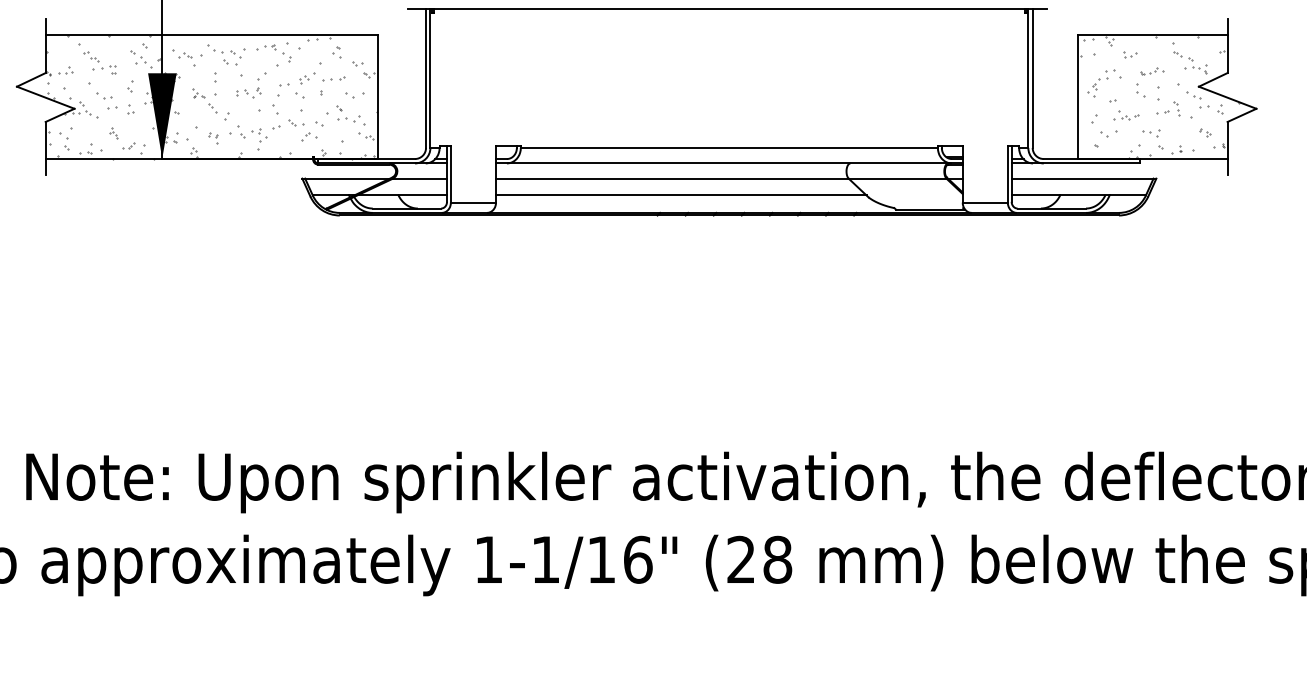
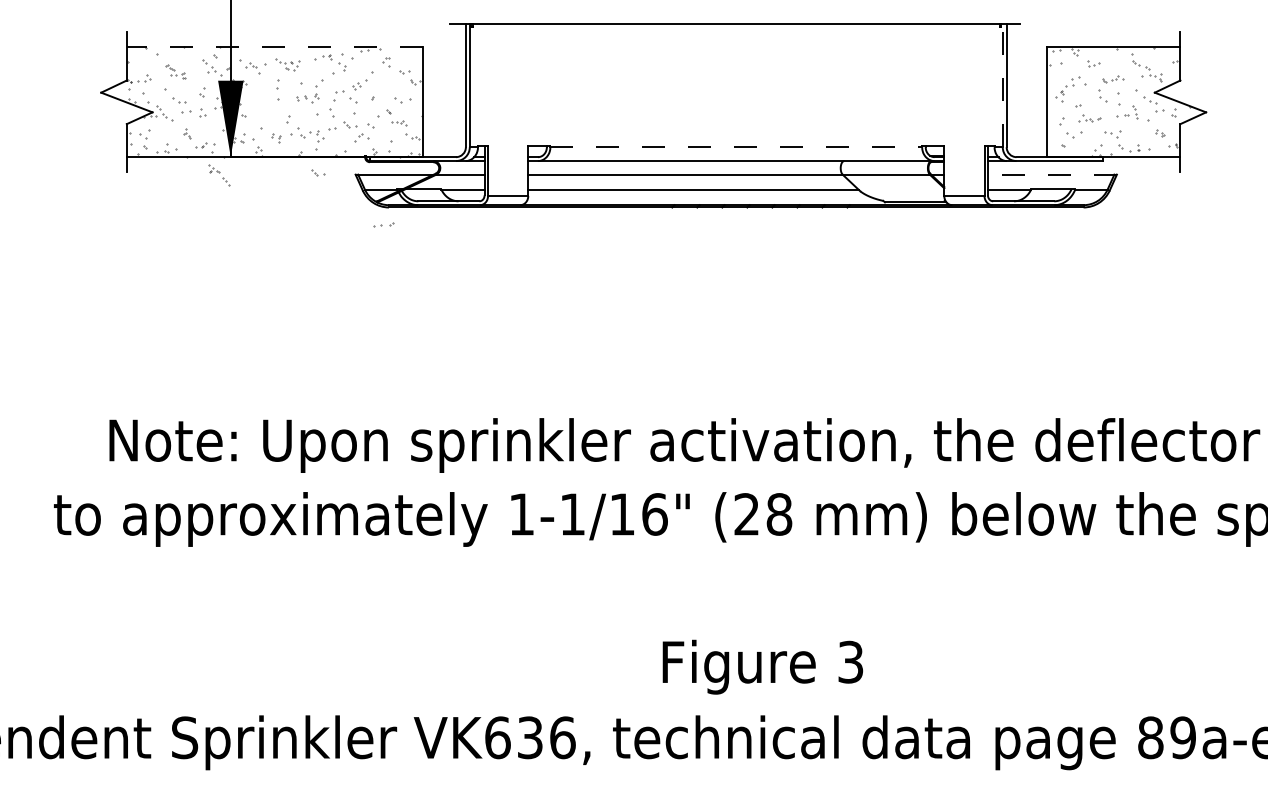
line: (211, 34) -> (274, 46), solid -> dashed
part: (225, 55) -> (287, 64), size x0.7
part: (100, 62) -> (175, 71), size x0.7
part: (333, 78) -> (383, 224), moved
line: (1028, 78) -> (1002, 85), solid -> dashed
part: (204, 101) -> (219, 175), moved
part: (351, 120) -> (399, 122), size x0.6
line: (729, 148) -> (736, 147), solid -> dashed
part: (260, 176) -> (318, 172), added
line: (1082, 178) -> (1051, 174), solid -> dashed

